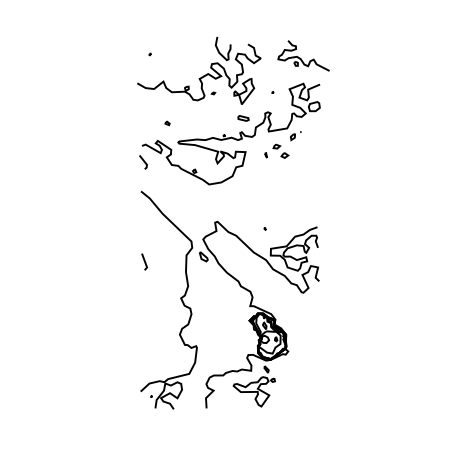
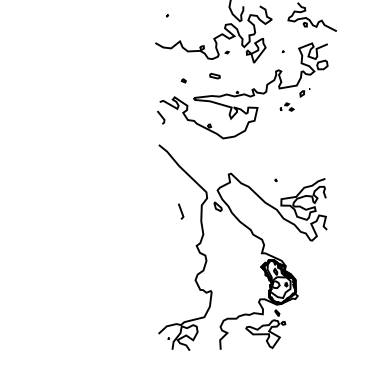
part: (243, 118) -> (214, 76), moved
part: (276, 150) -> (286, 106), size x0.6
line: (144, 261) -> (181, 211), moved

